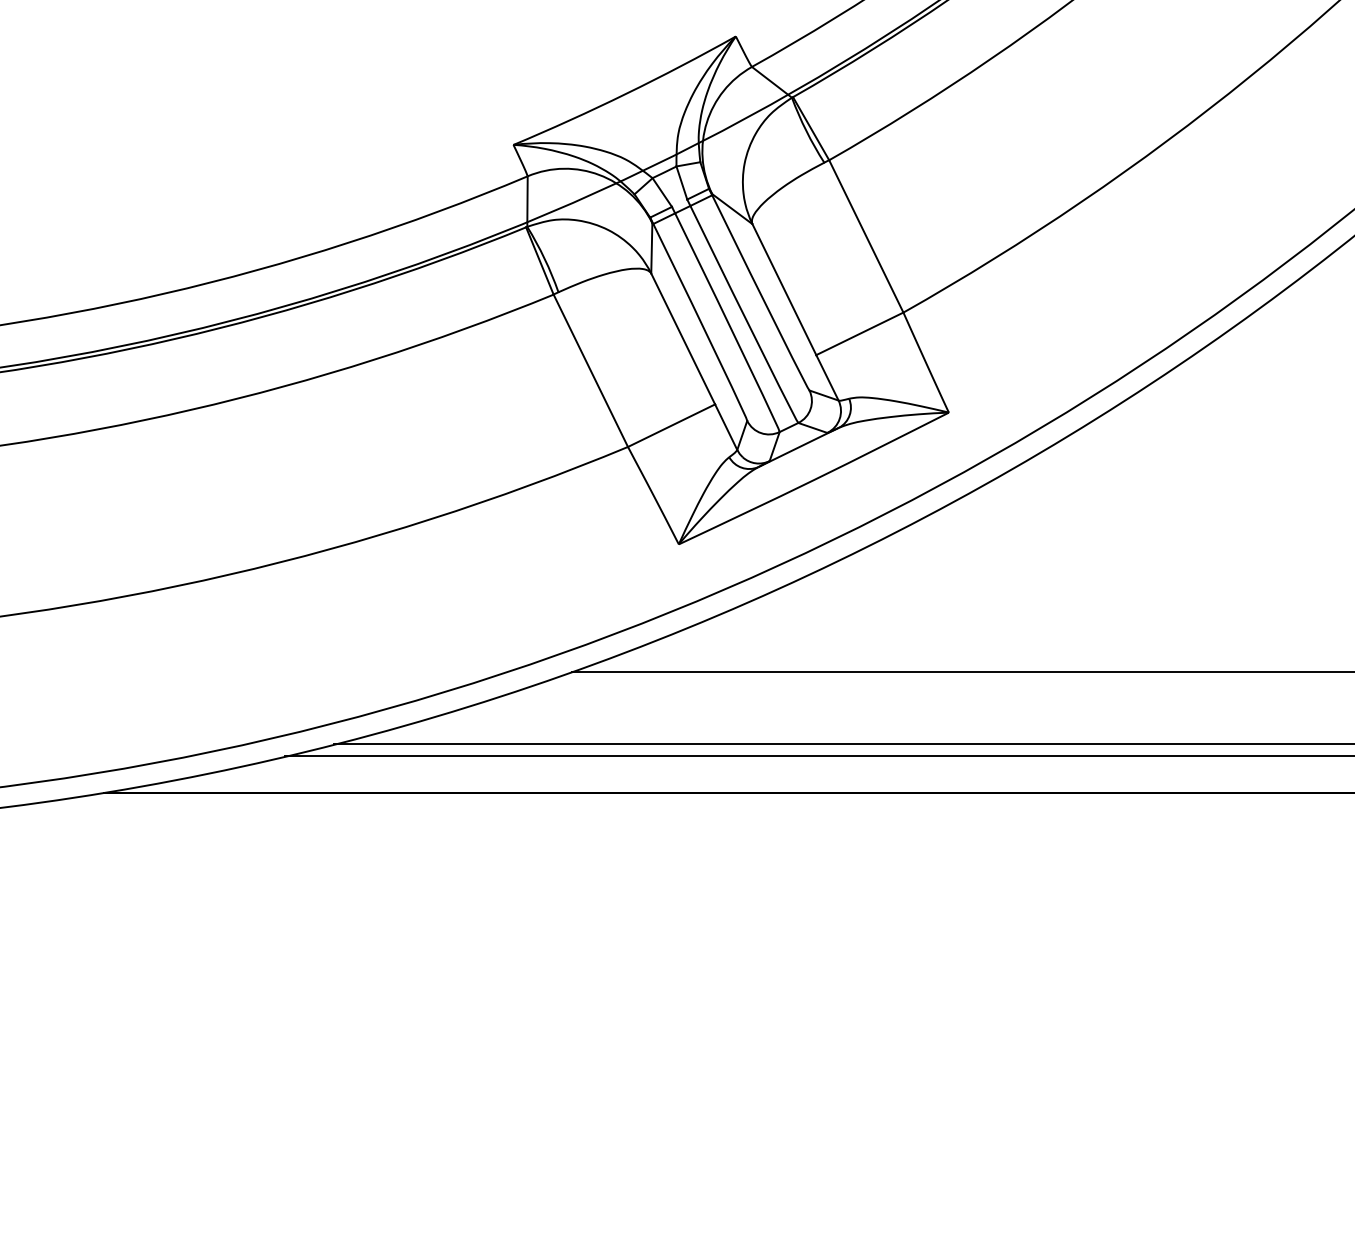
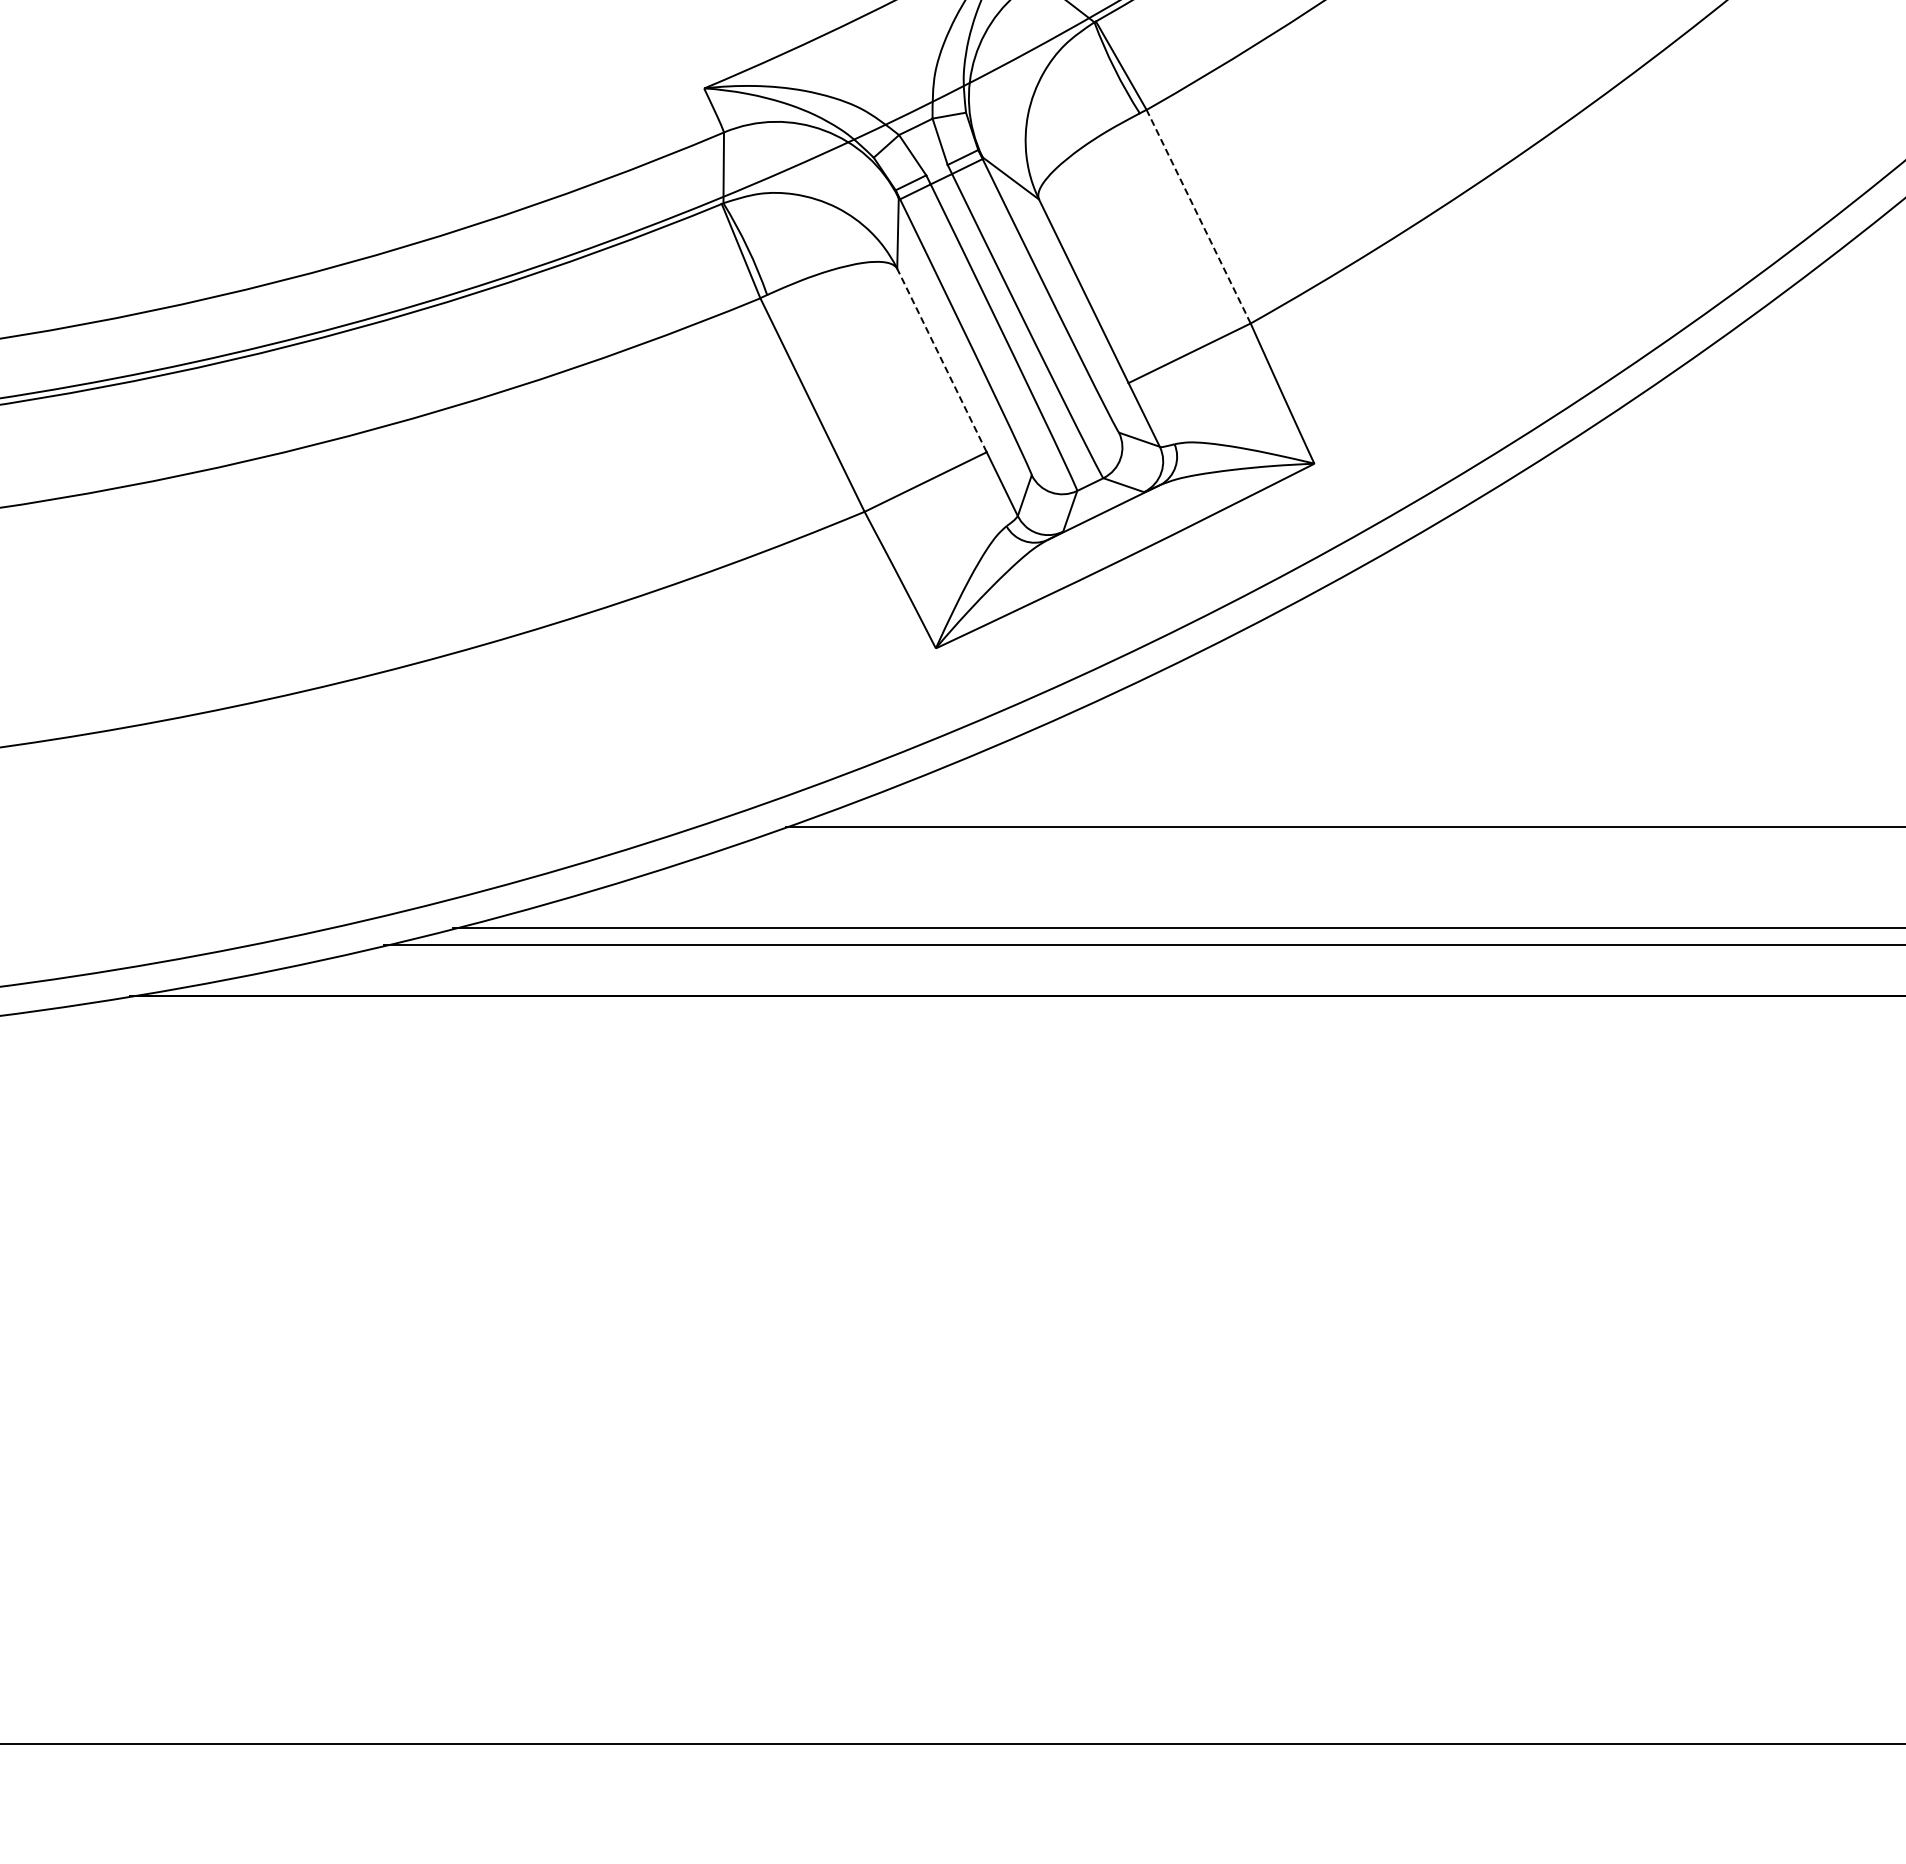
line: (866, 236) -> (1198, 216), solid -> dashed
line: (682, 339) -> (941, 360), solid -> dashed

